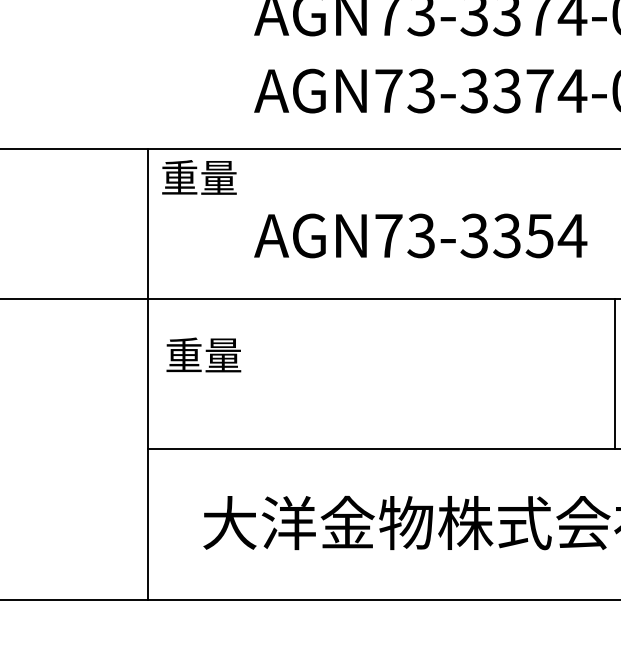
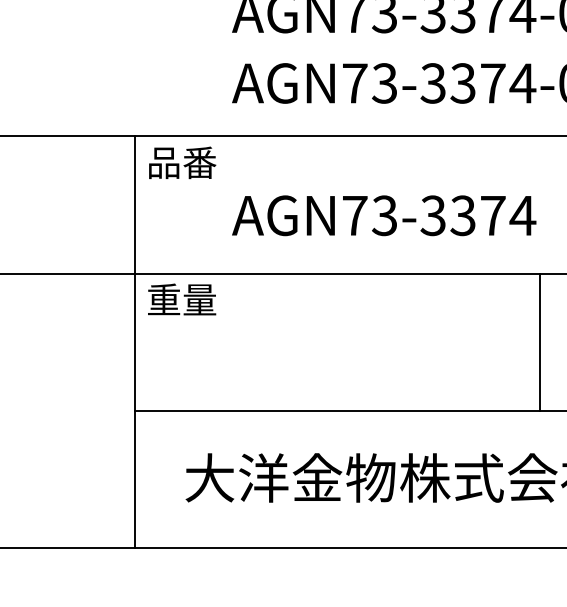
text: (199, 177) -> (182, 162), 重量 -> 品番
text: (539, 236) -> (492, 216), AGN73-3354 -> AGN73-3374
text: (204, 354) -> (182, 299), moved
line: (614, 373) -> (539, 341), moved

